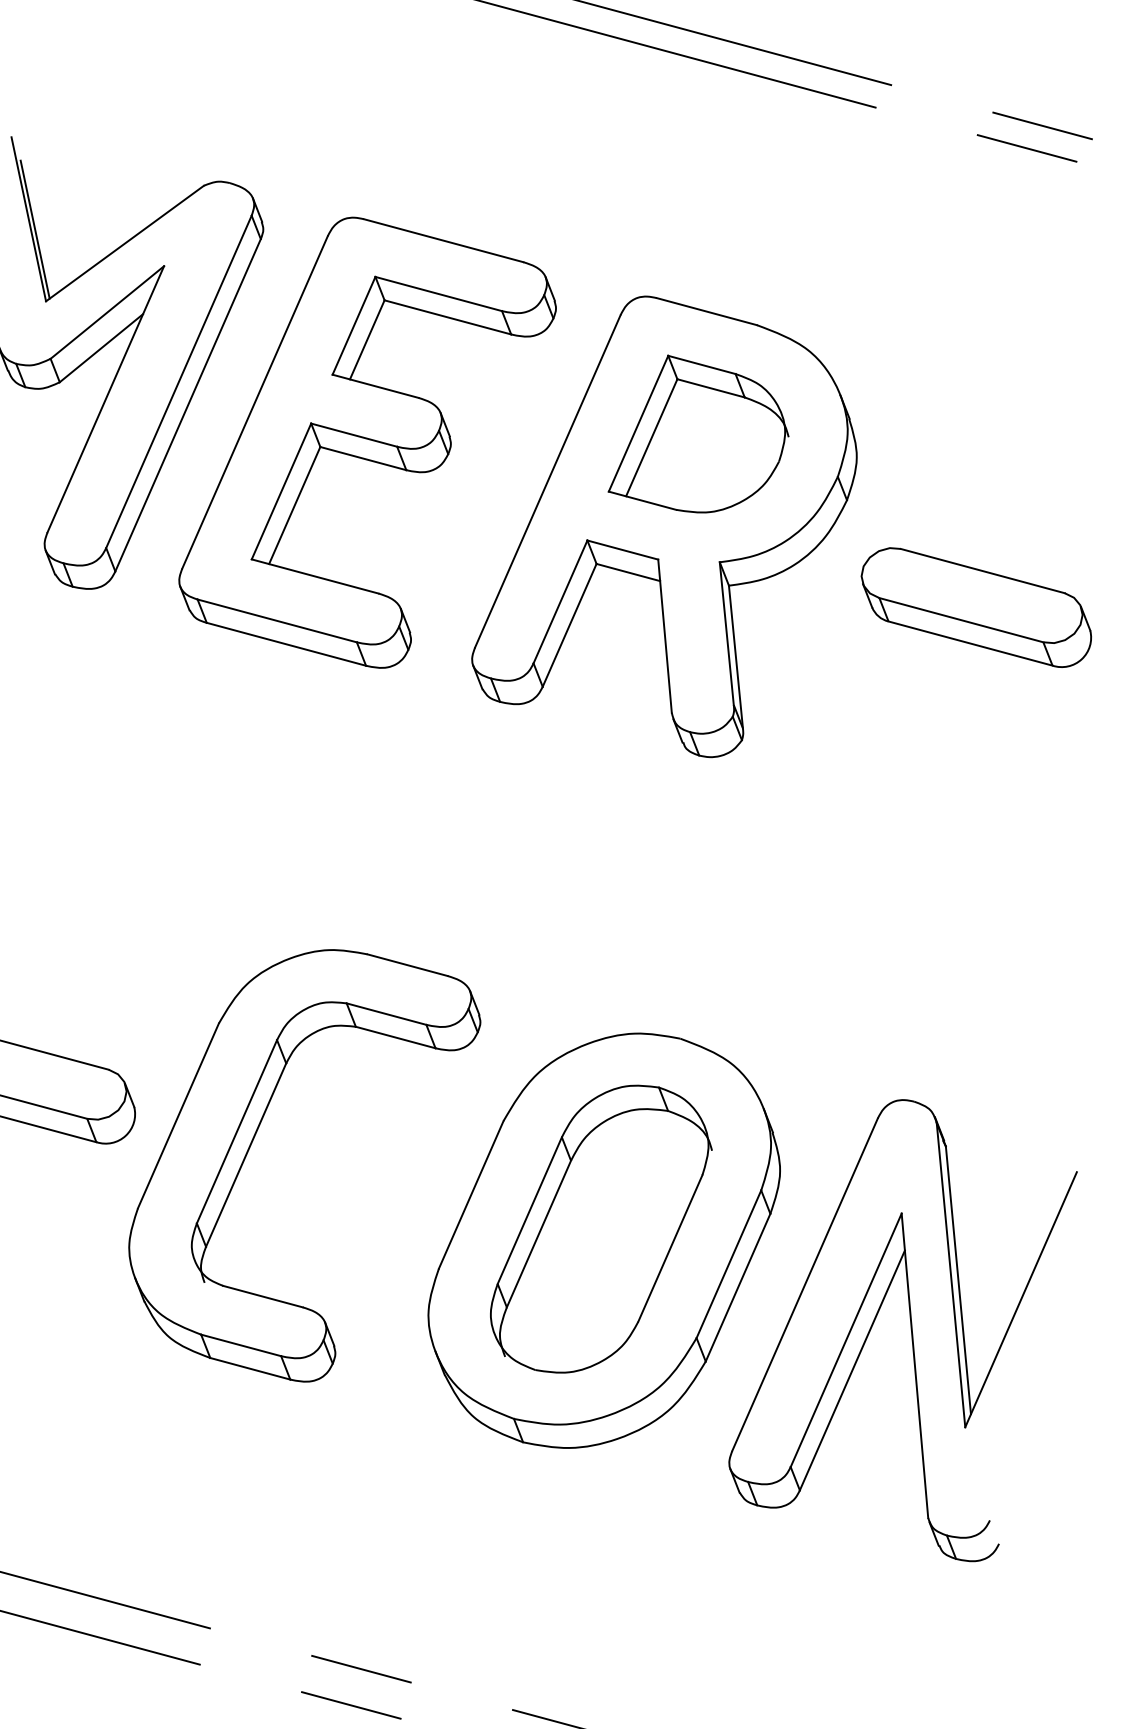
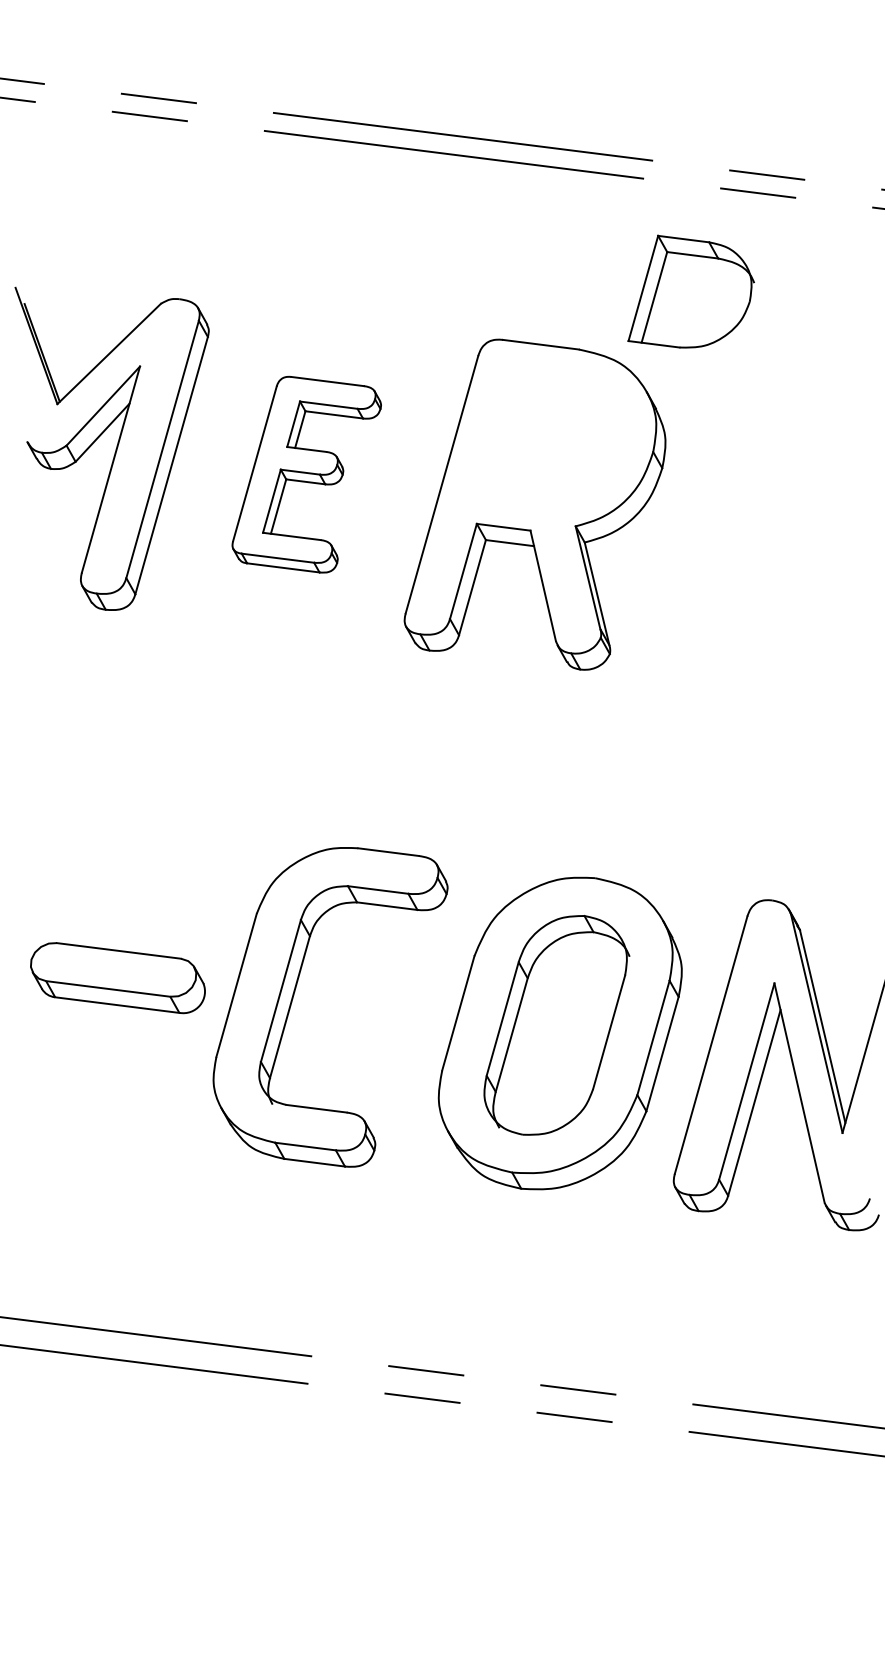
part: (701, 436) -> (690, 291), moved
part: (367, 442) -> (306, 474), size x0.6
part: (976, 607) -> (767, 533), removed

